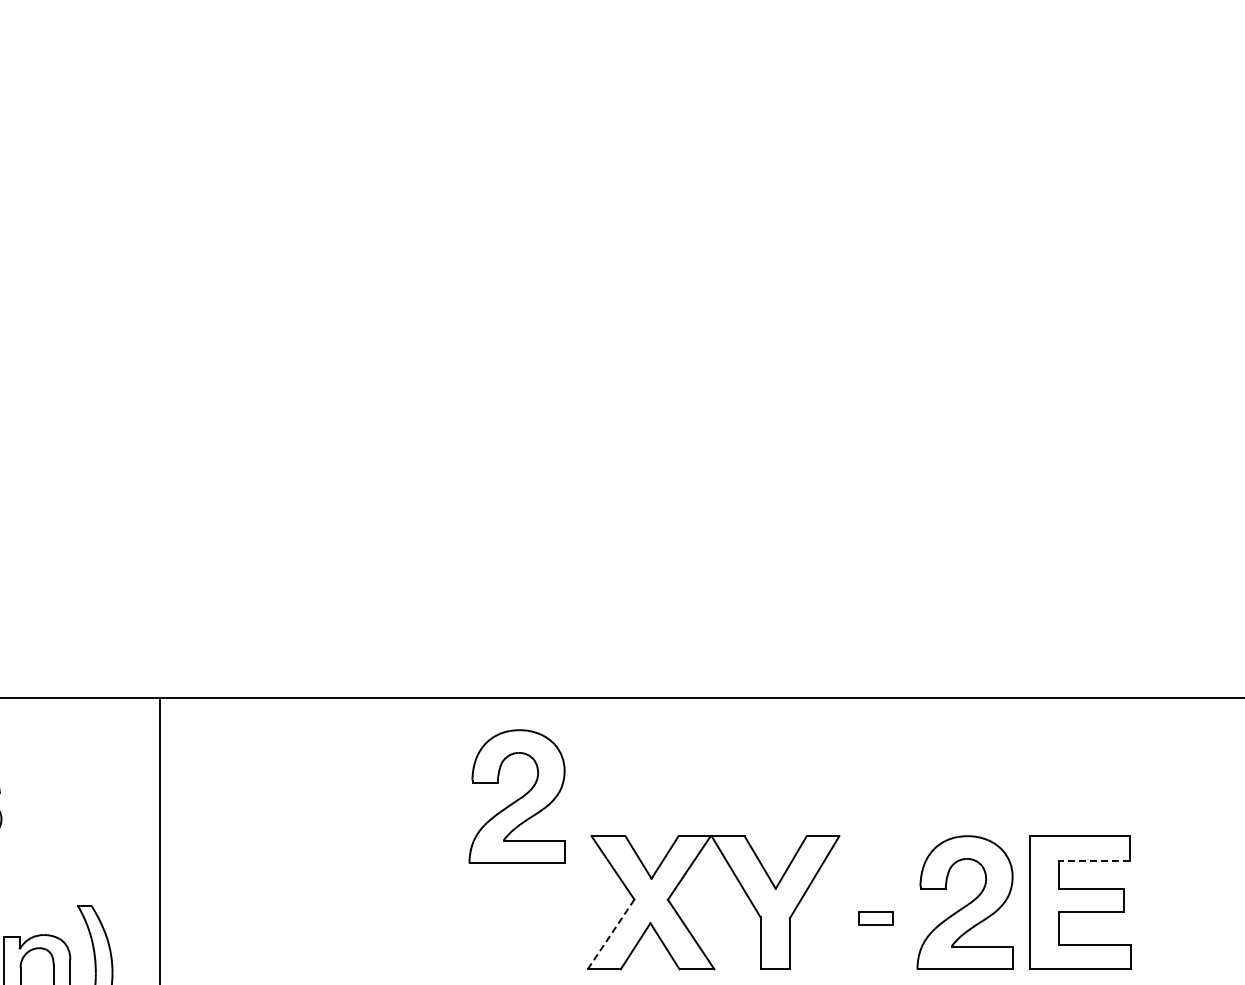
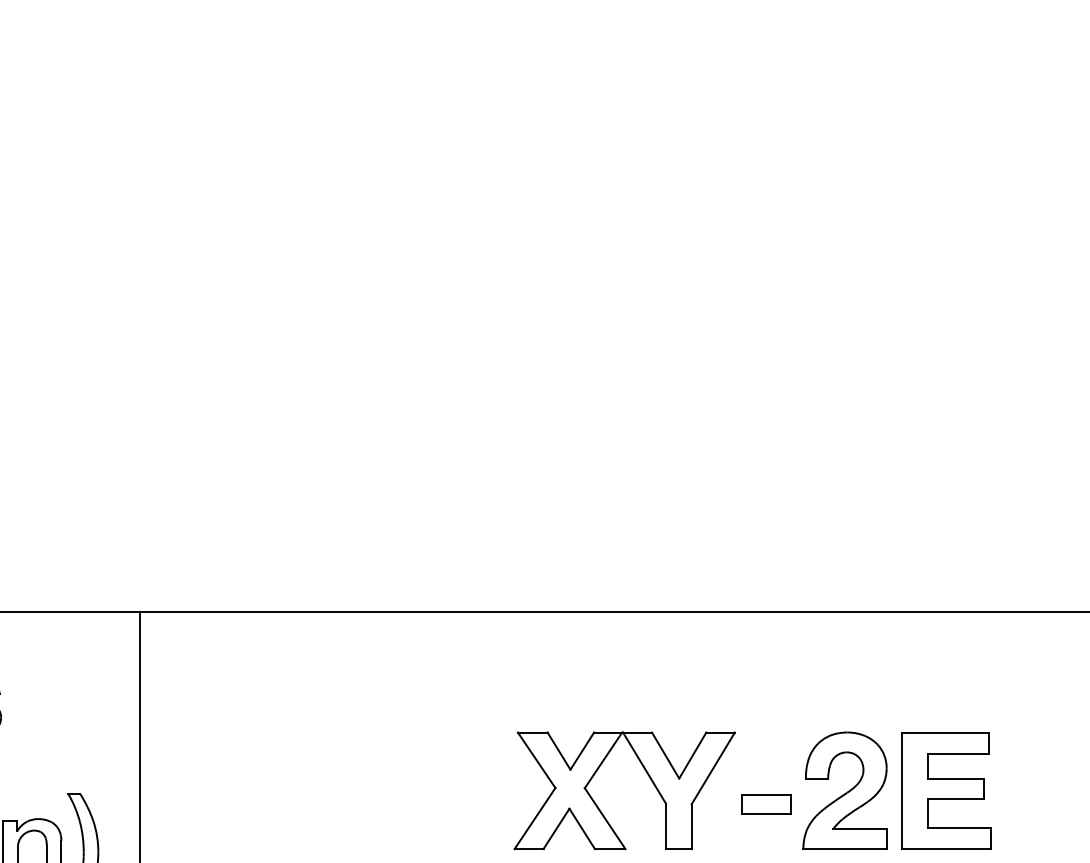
part: (516, 796) -> (452, 697), removed
line: (1094, 860) -> (958, 753), dashed -> solid
part: (875, 918) -> (766, 804), size x1.67
line: (611, 934) -> (535, 818), dashed -> solid

